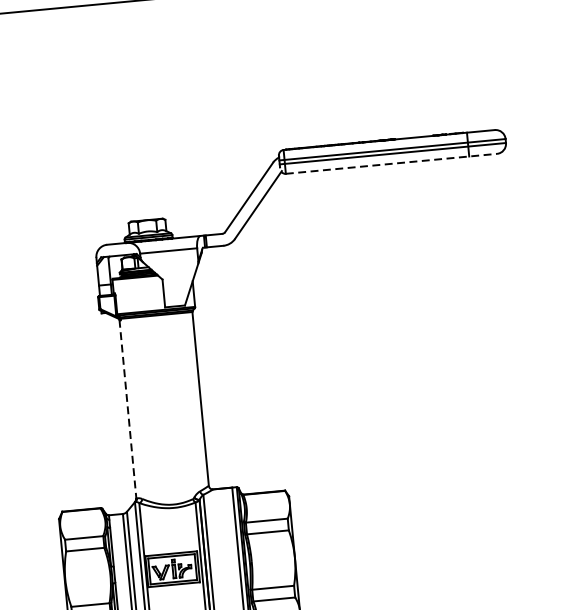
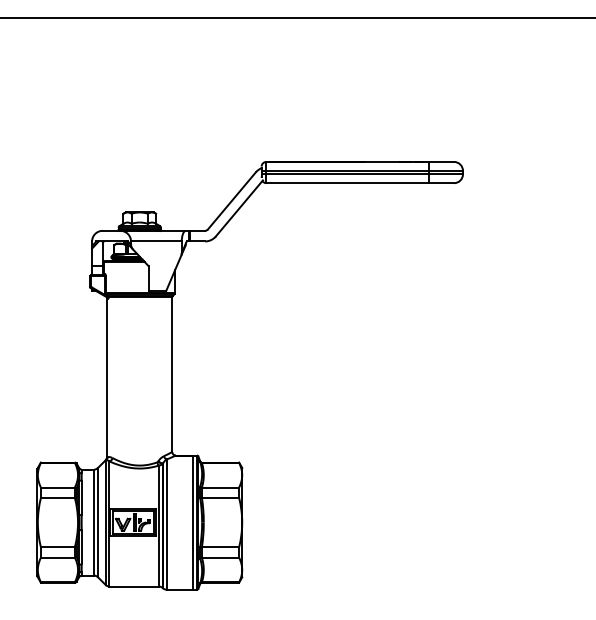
line: (391, 164) -> (360, 183), dashed -> solid
line: (128, 409) -> (107, 377), dashed -> solid

